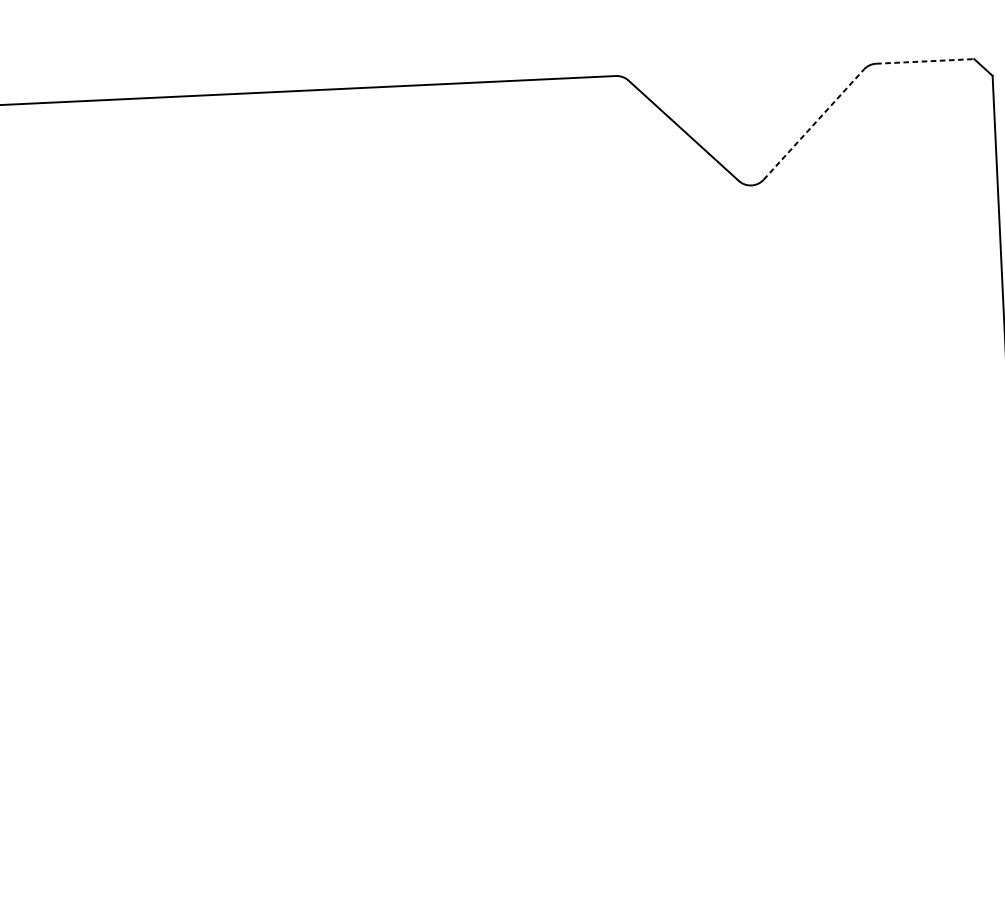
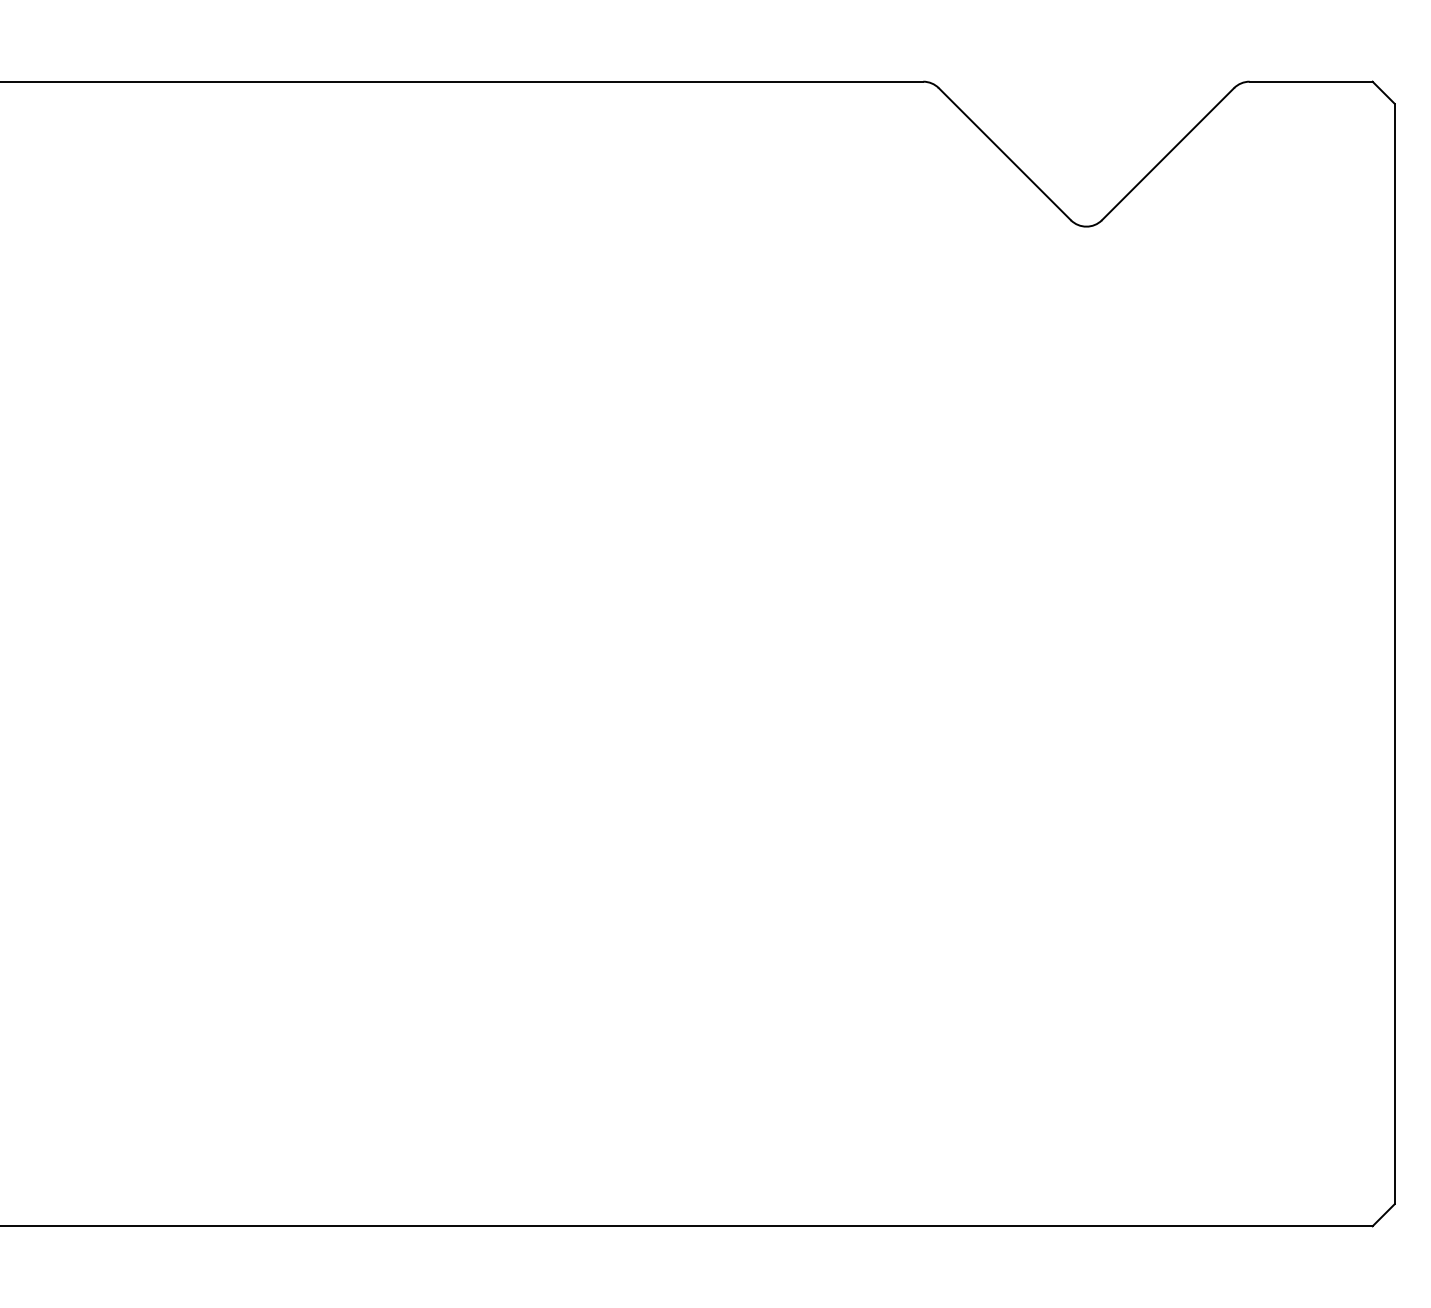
line: (925, 61) -> (1311, 81), dashed -> solid
line: (814, 124) -> (1168, 153), dashed -> solid

